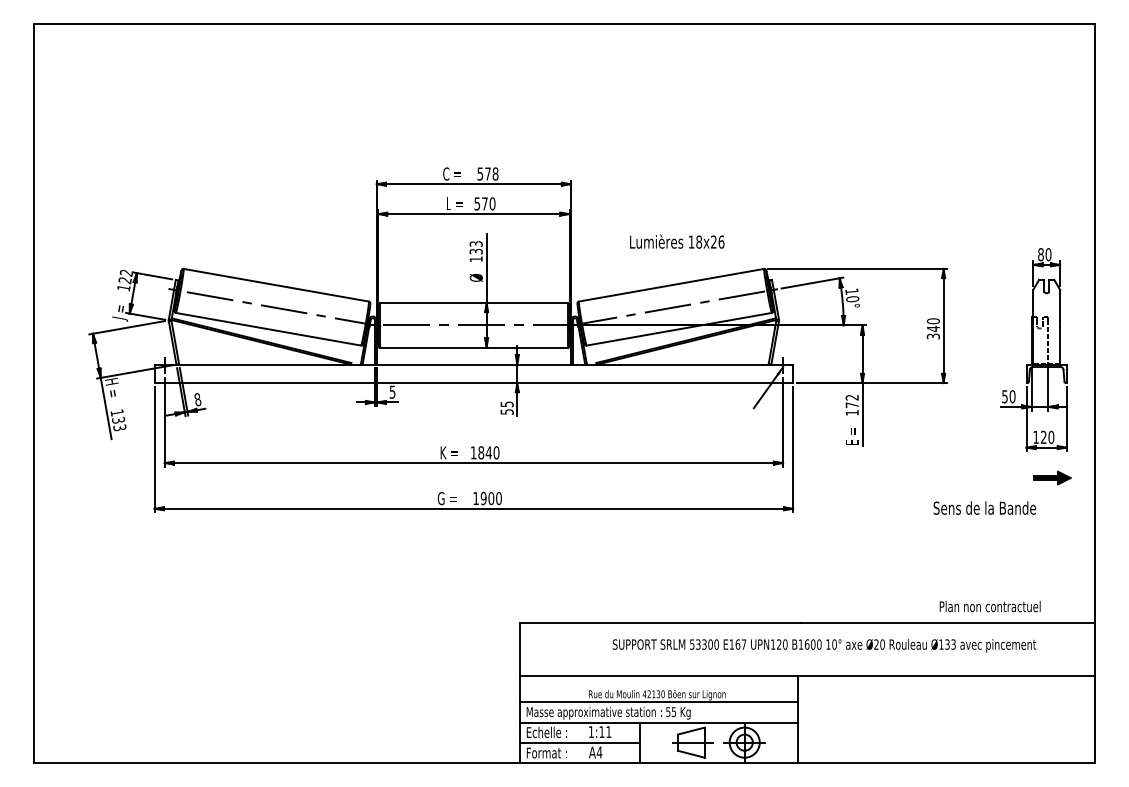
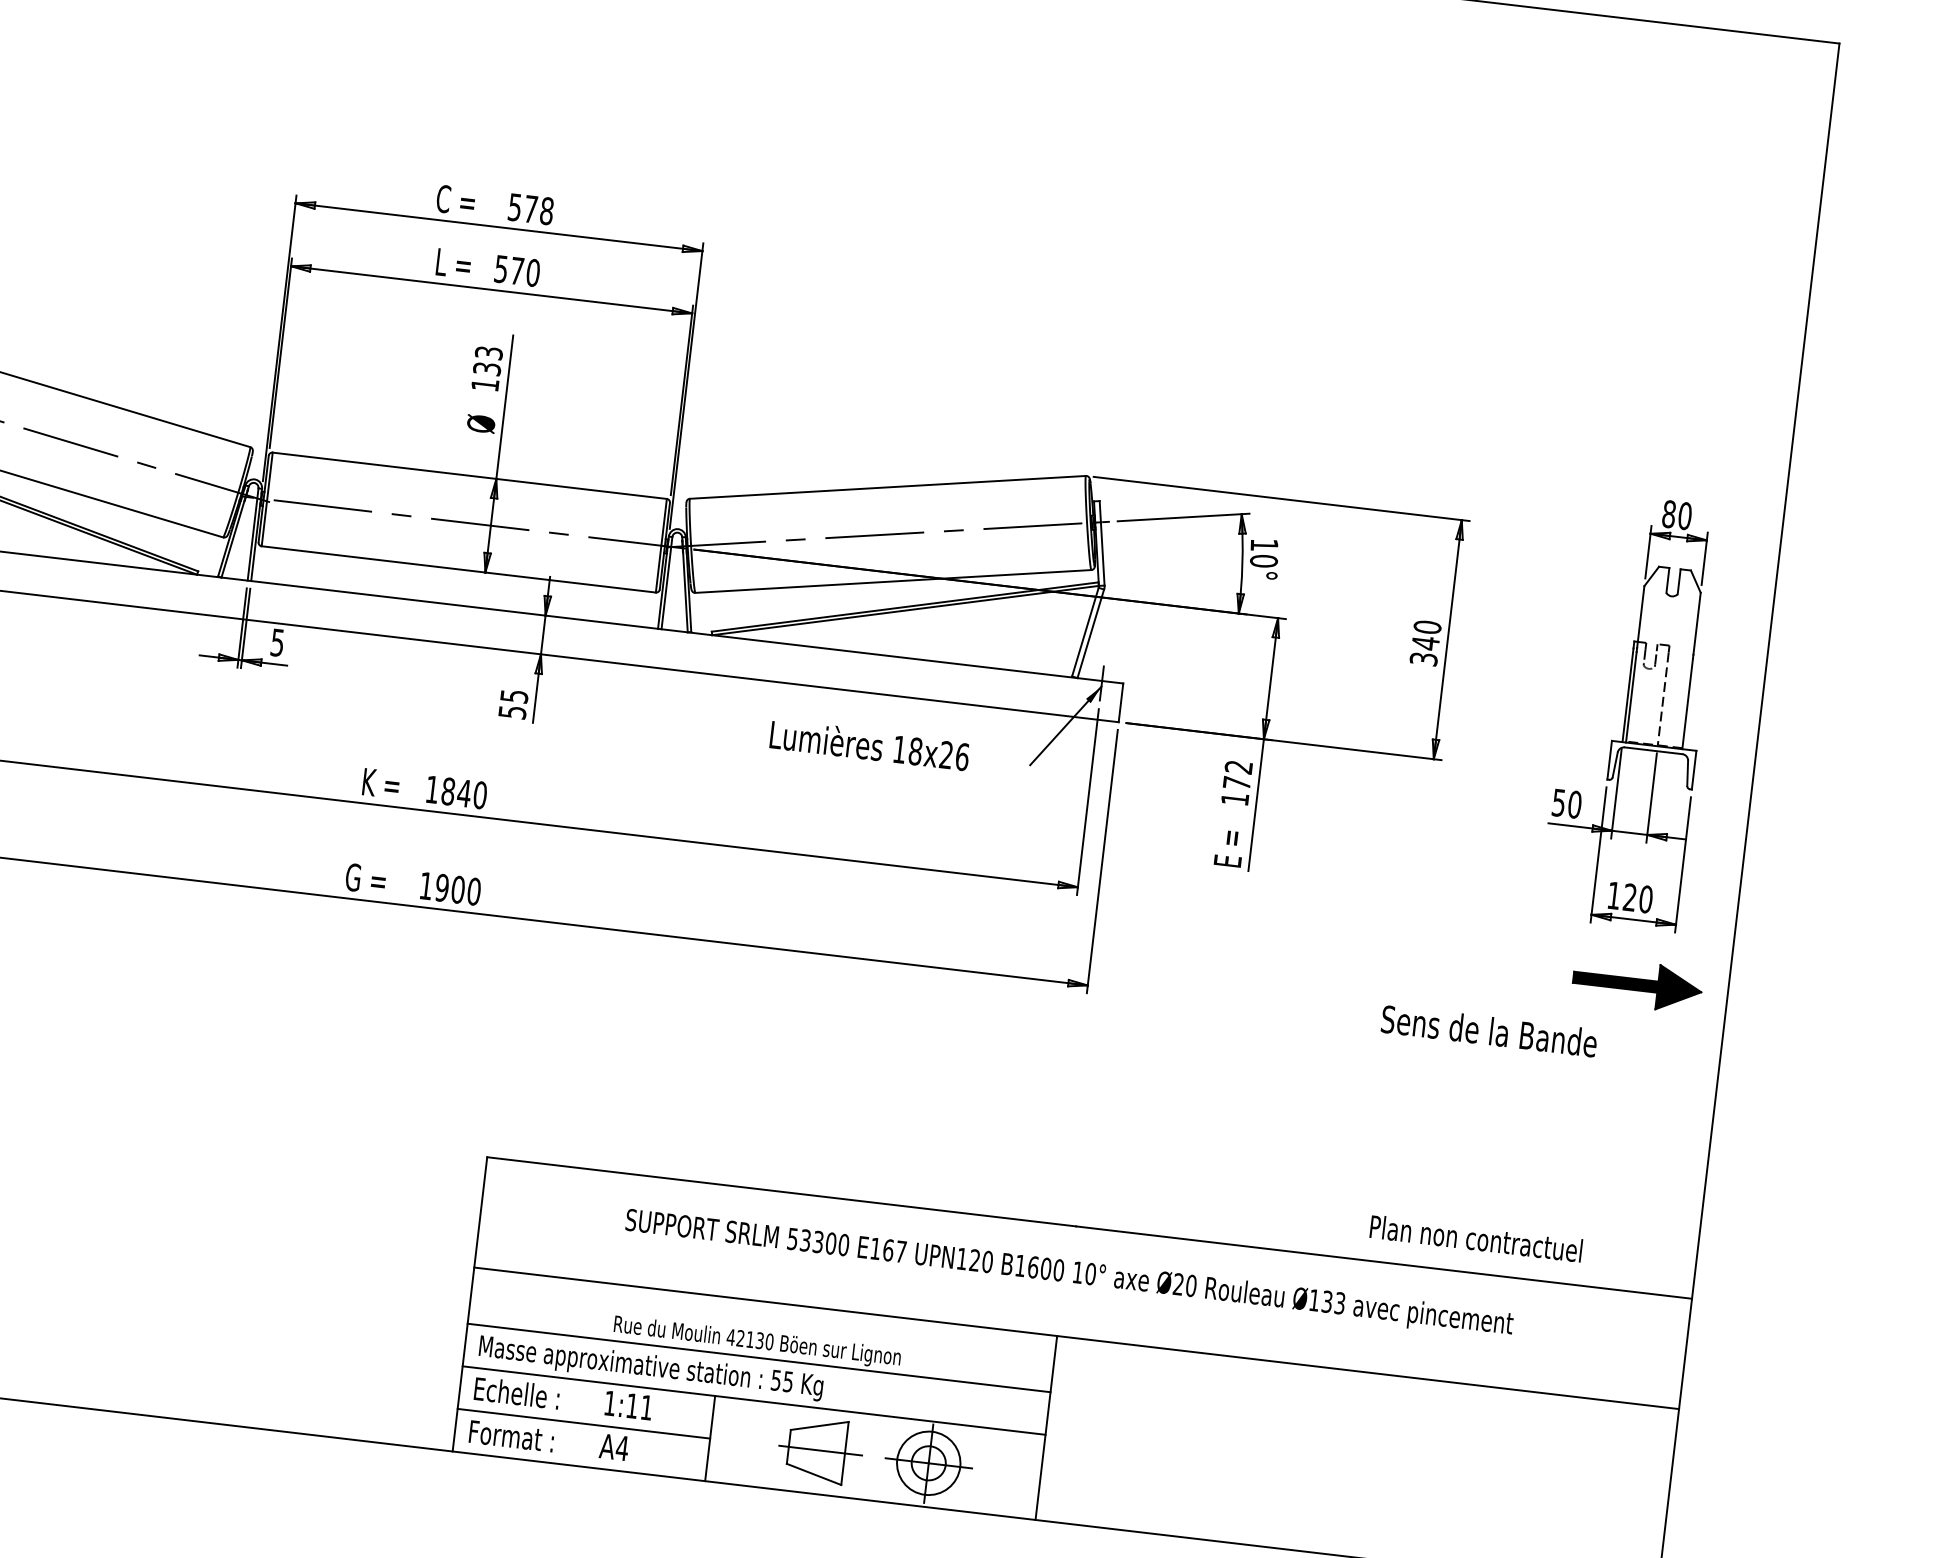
text: (677, 241) -> (870, 744), moved
part: (1052, 477) -> (1638, 983), size x1.67
text: (824, 645) -> (1069, 1273), moved

